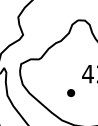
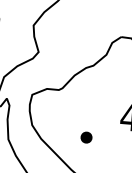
part: (71, 92) -> (87, 136), moved

